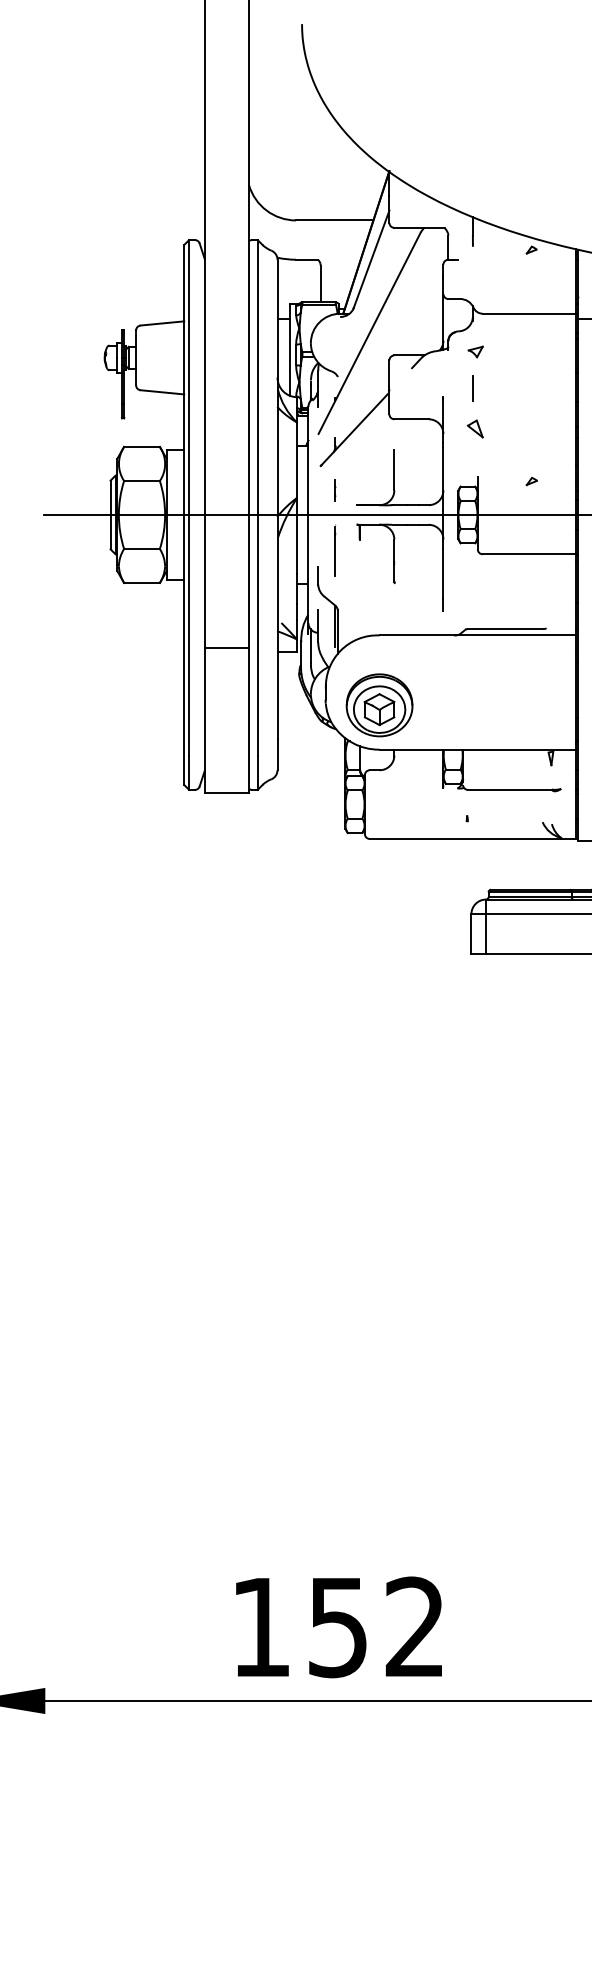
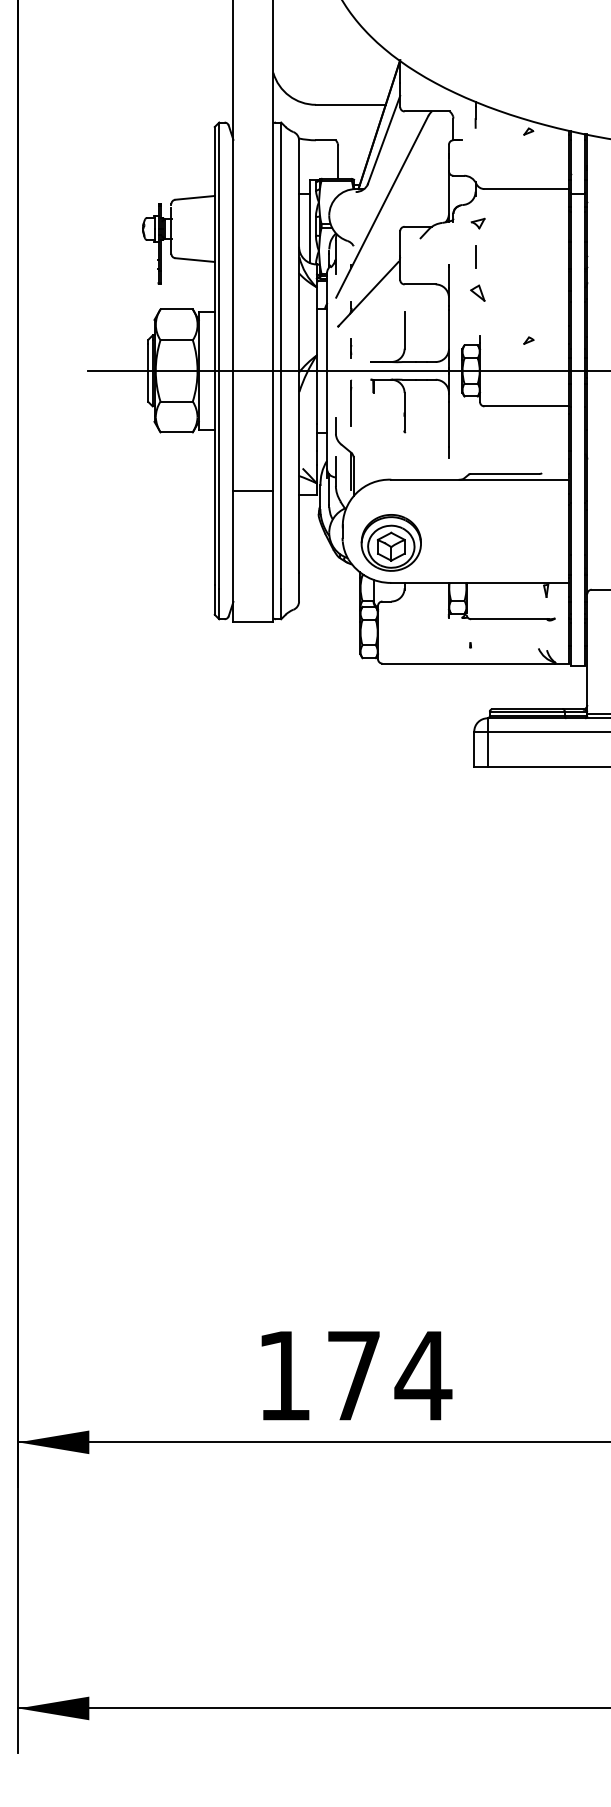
text: (377, 1626) -> (389, 1375), 152 -> 174

